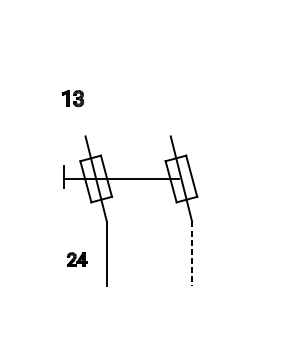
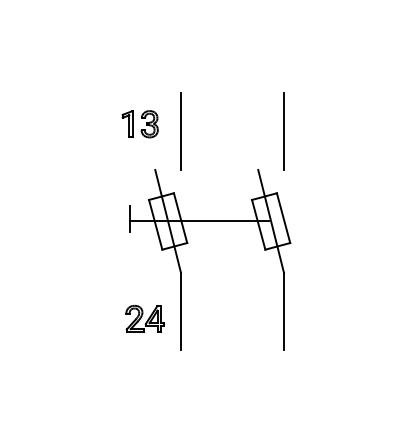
part: (72, 98) -> (139, 124), size x1.43
line: (107, 104) -> (181, 131), added
line: (192, 104) -> (284, 131), added
line: (192, 253) -> (284, 311), dashed -> solid
part: (76, 259) -> (144, 318), size x1.67

